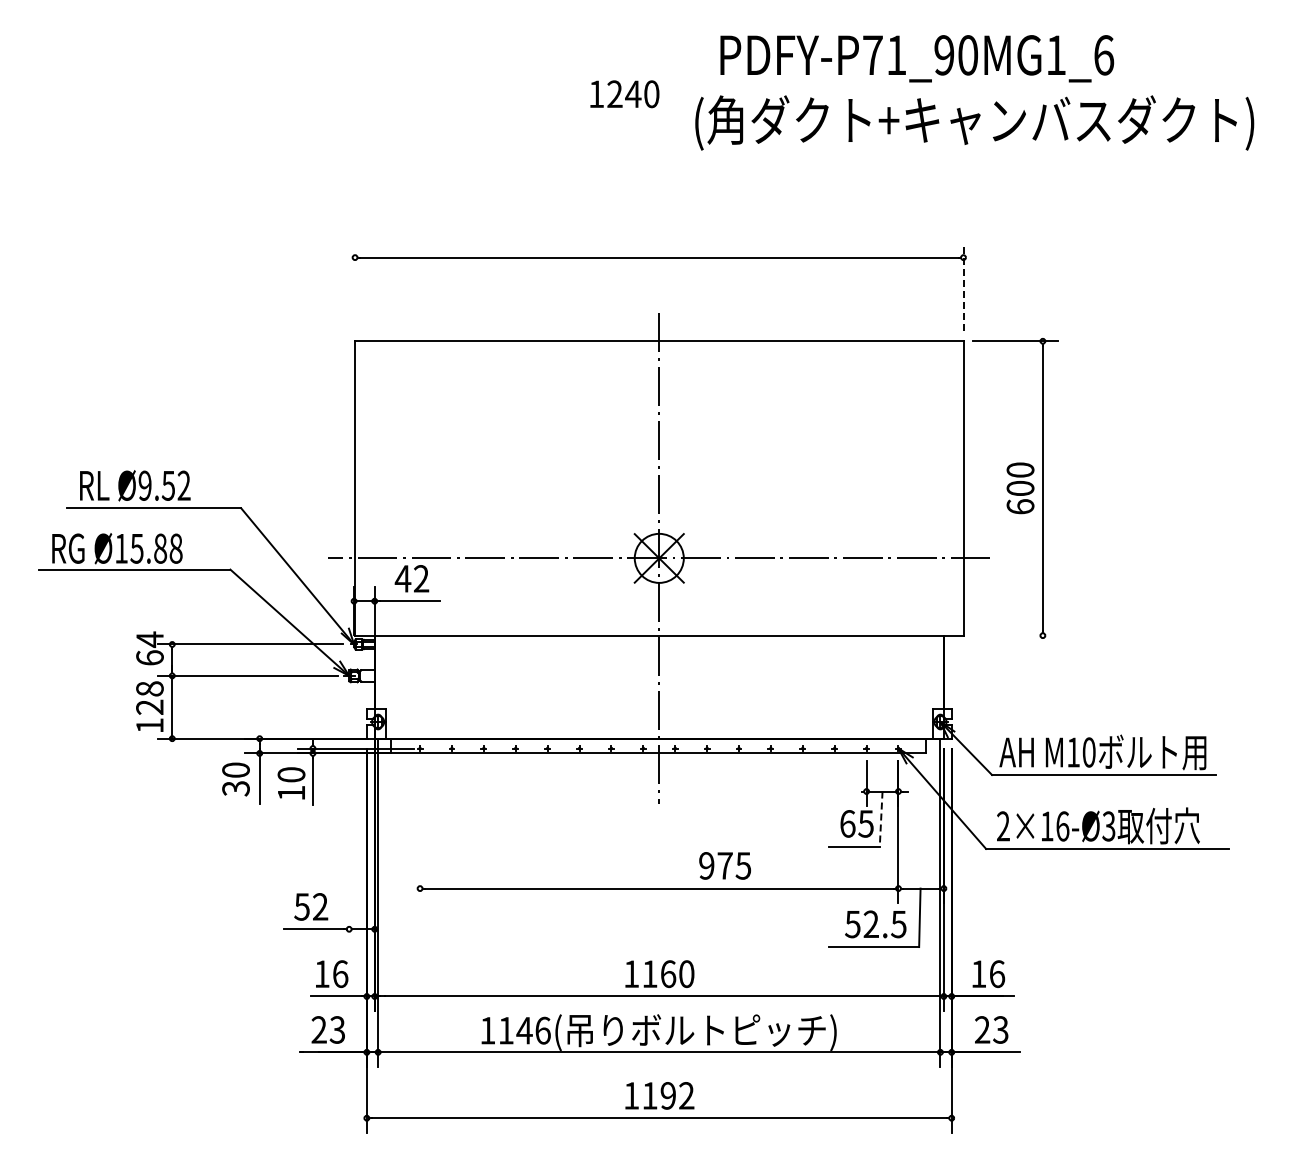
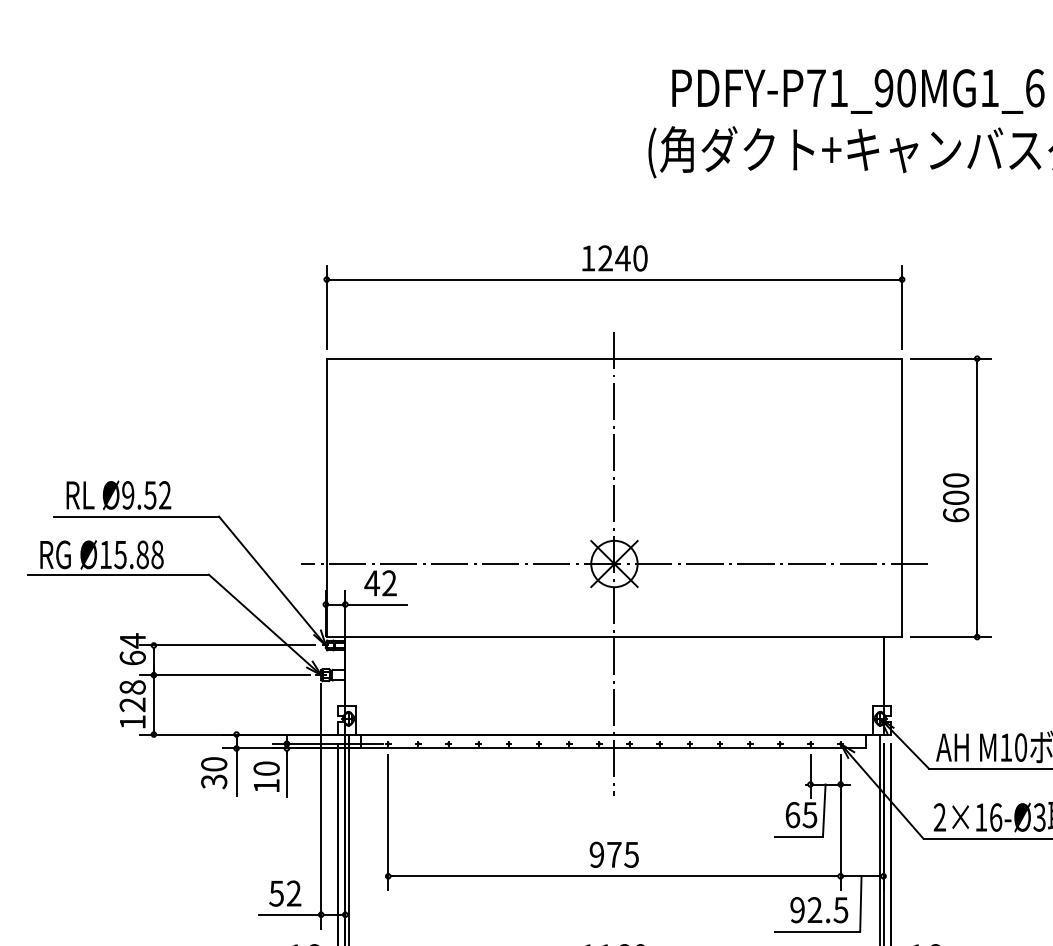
text: (624, 94) -> (614, 258), moved
line: (355, 286) -> (327, 306), added
line: (963, 286) -> (902, 306), dashed -> solid
line: (1015, 635) -> (951, 636), added
line: (349, 814) -> (321, 806), added
line: (881, 819) -> (824, 810), dashed -> solid
line: (420, 831) -> (388, 822), added
text: (724, 865) -> (613, 854), moved
text: (852, 924) -> (797, 910), 52.5 -> 92.5

